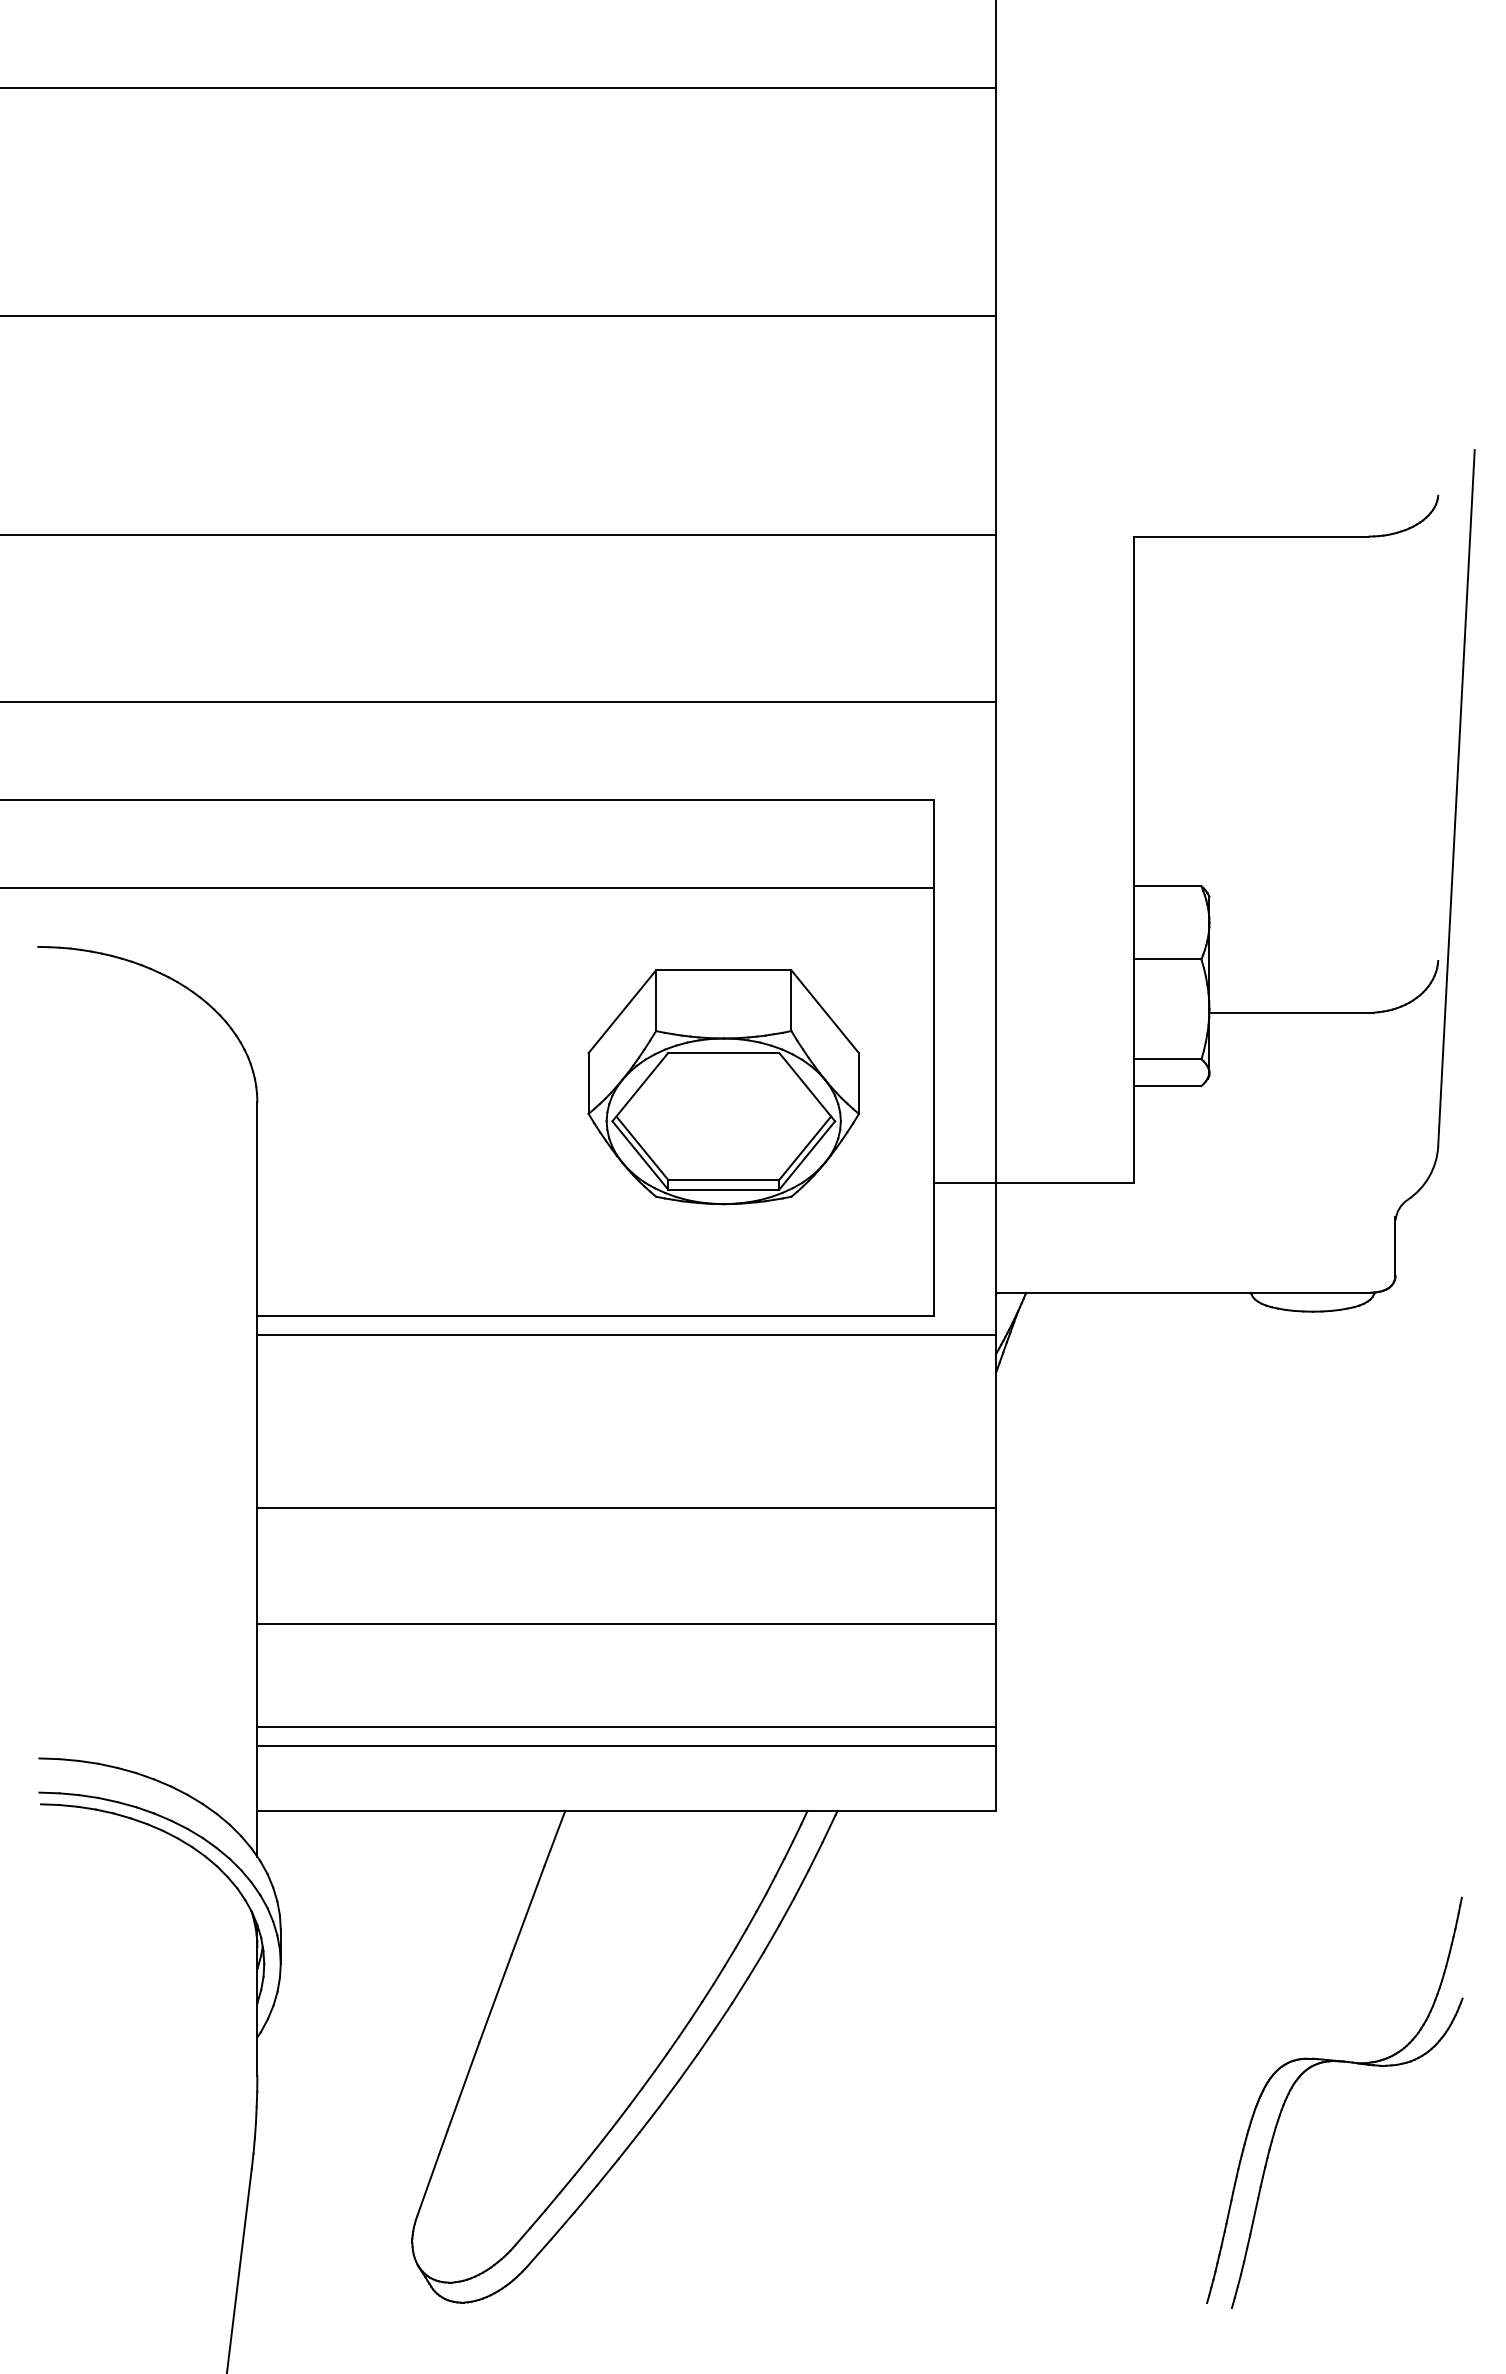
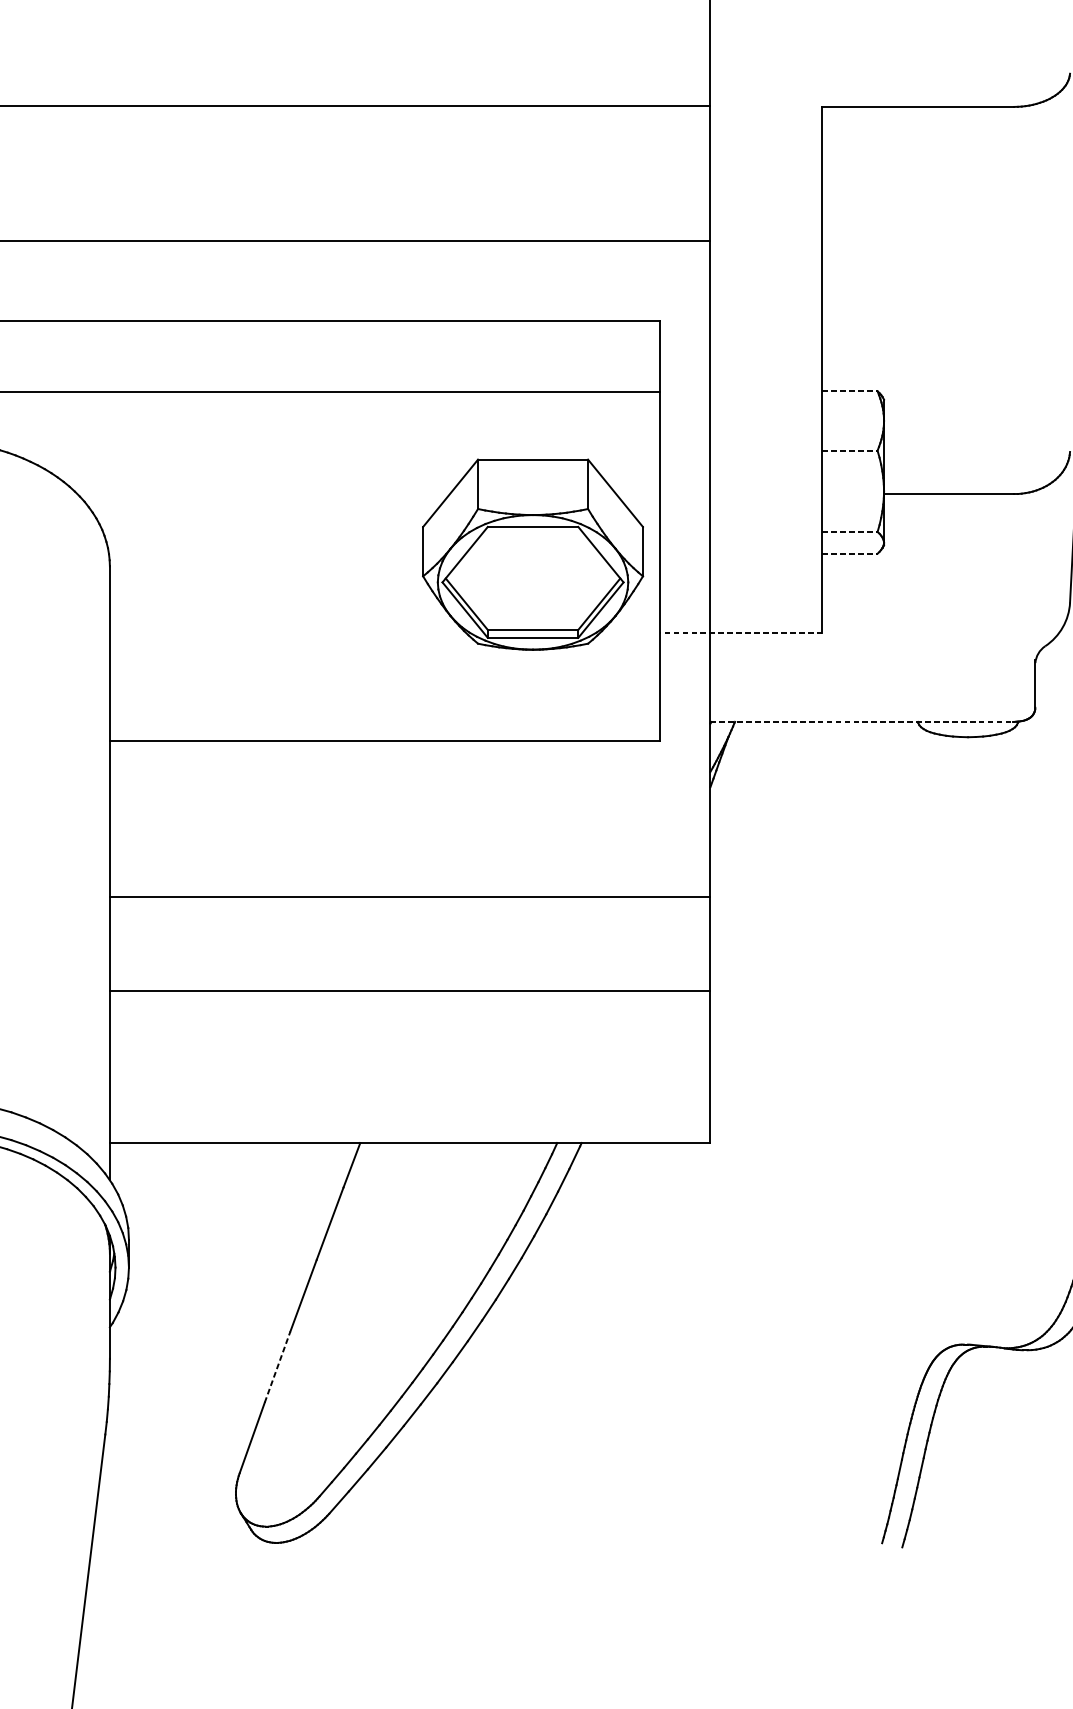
line: (1167, 886) -> (849, 391), solid -> dashed
line: (1167, 959) -> (849, 450), solid -> dashed
line: (1167, 1059) -> (849, 532), solid -> dashed
line: (1167, 1086) -> (849, 554), solid -> dashed
part: (723, 1087) -> (532, 554), moved
line: (1033, 1183) -> (740, 632), solid -> dashed
line: (1182, 1292) -> (862, 721), solid -> dashed
line: (626, 1334) -> (410, 755), removed
line: (626, 1726) -> (410, 1074), removed
line: (626, 1746) -> (410, 1090), removed
line: (463, 2086) -> (277, 1367), solid -> dashed

